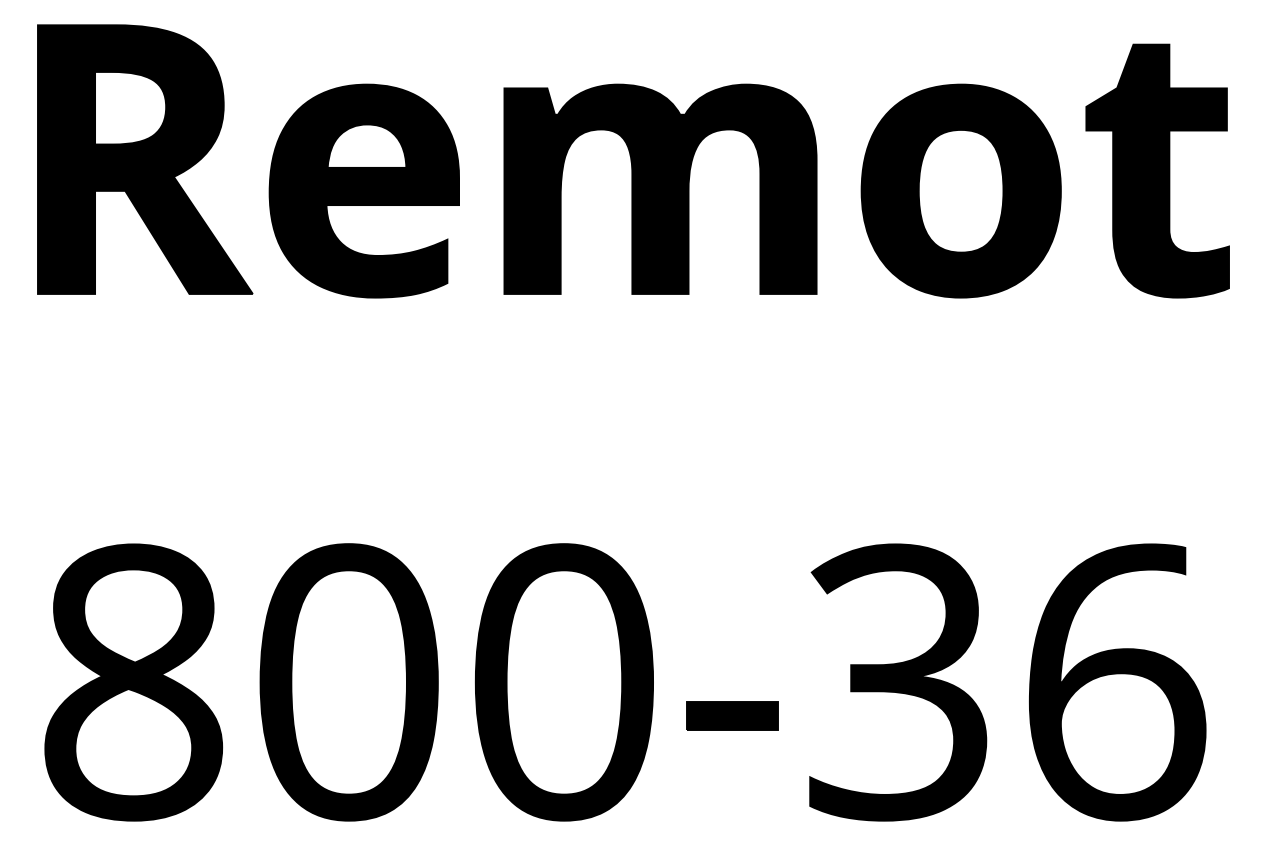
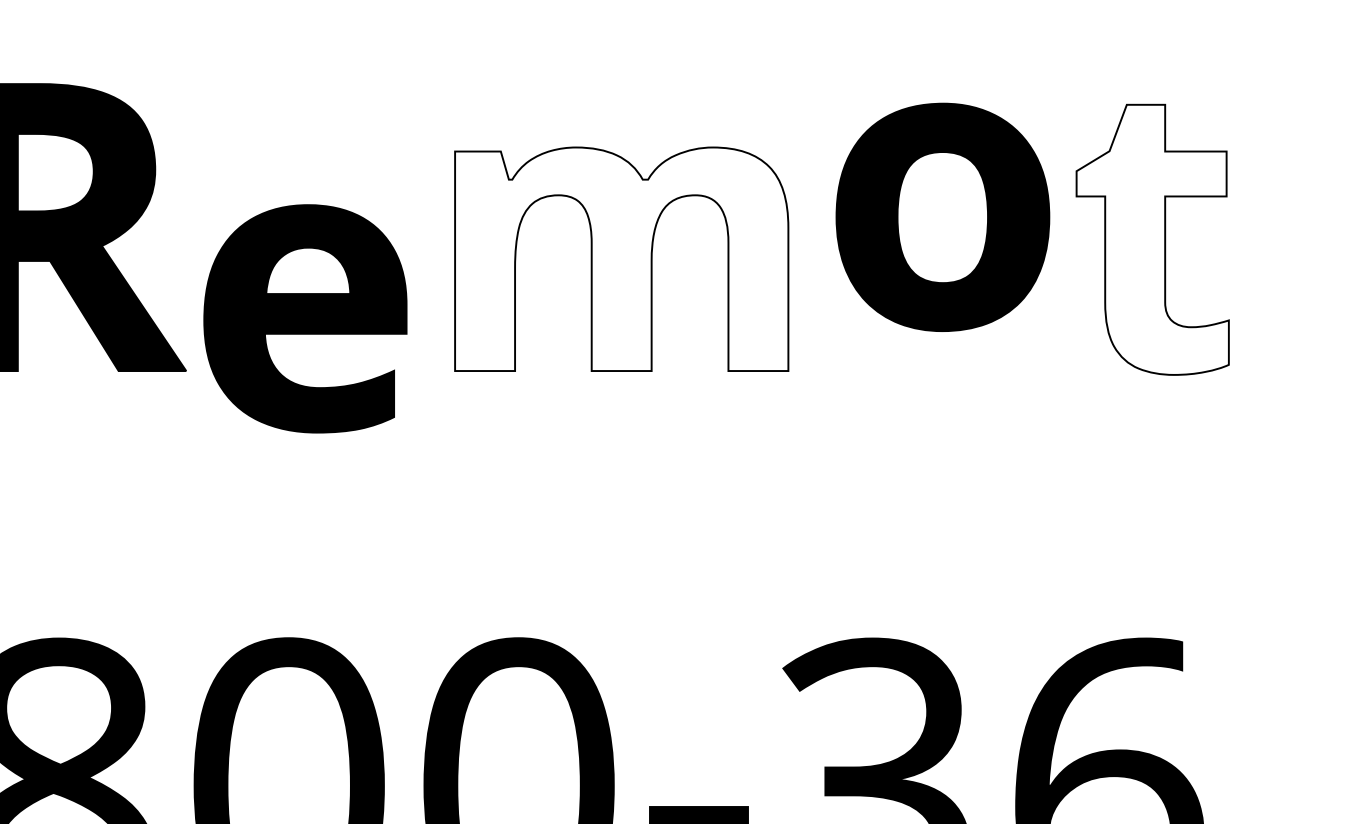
fill: (1157, 170) -> (1152, 239), removed
fill: (660, 188) -> (621, 258), removed
part: (363, 190) -> (304, 318), moved
part: (960, 190) -> (942, 216), moved

